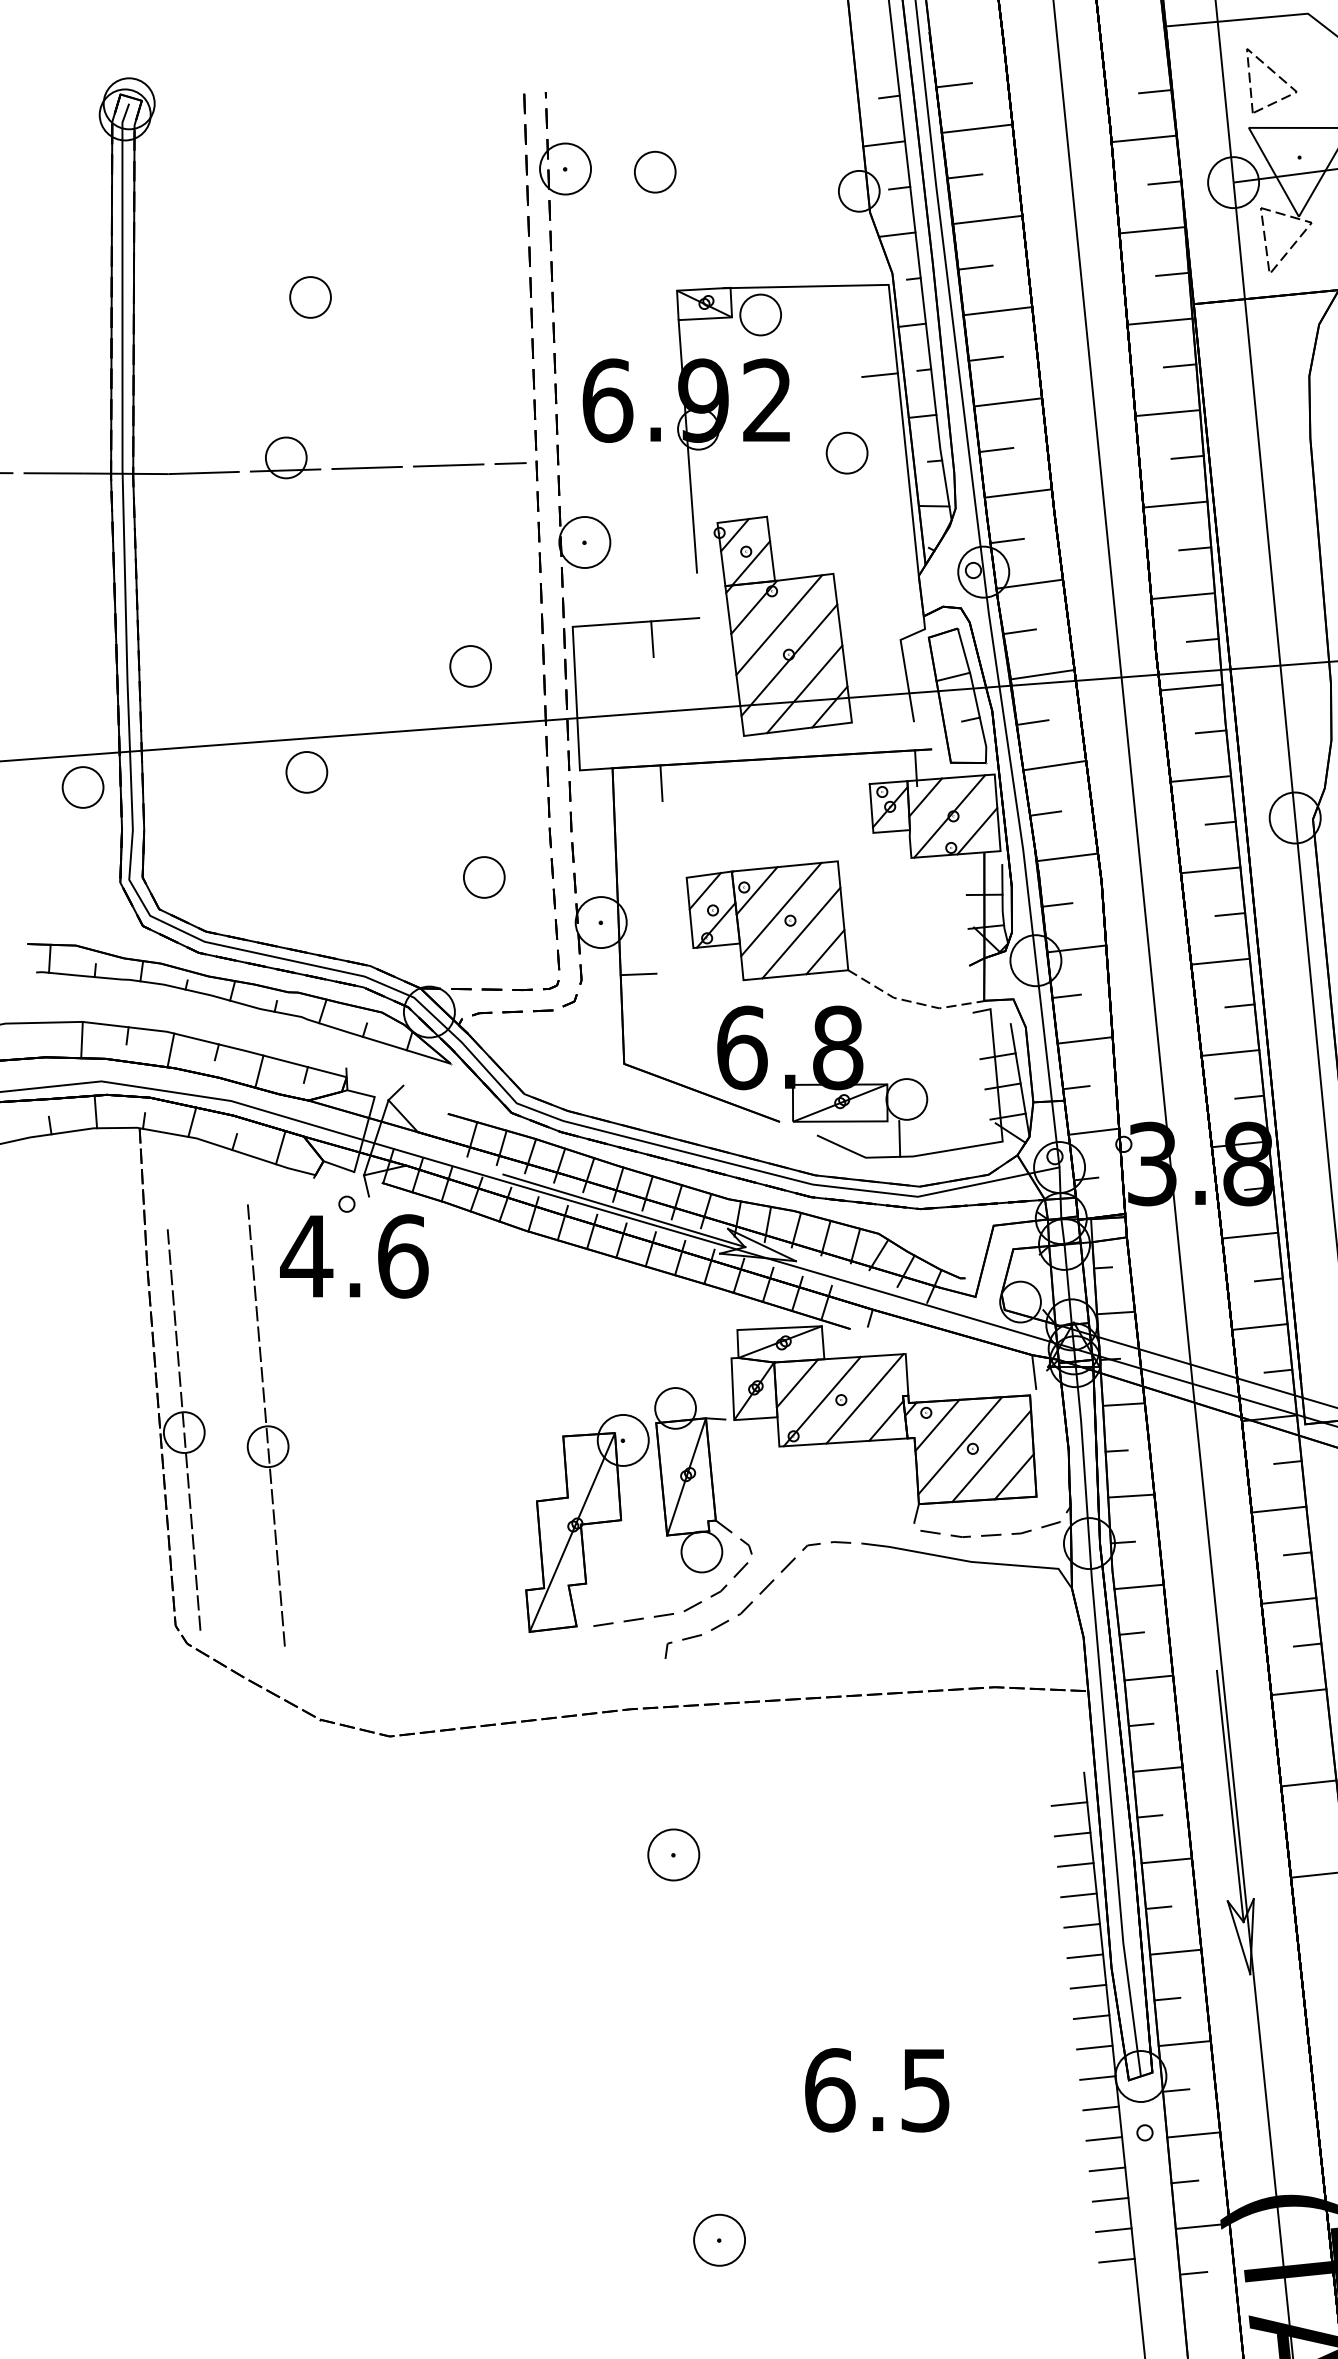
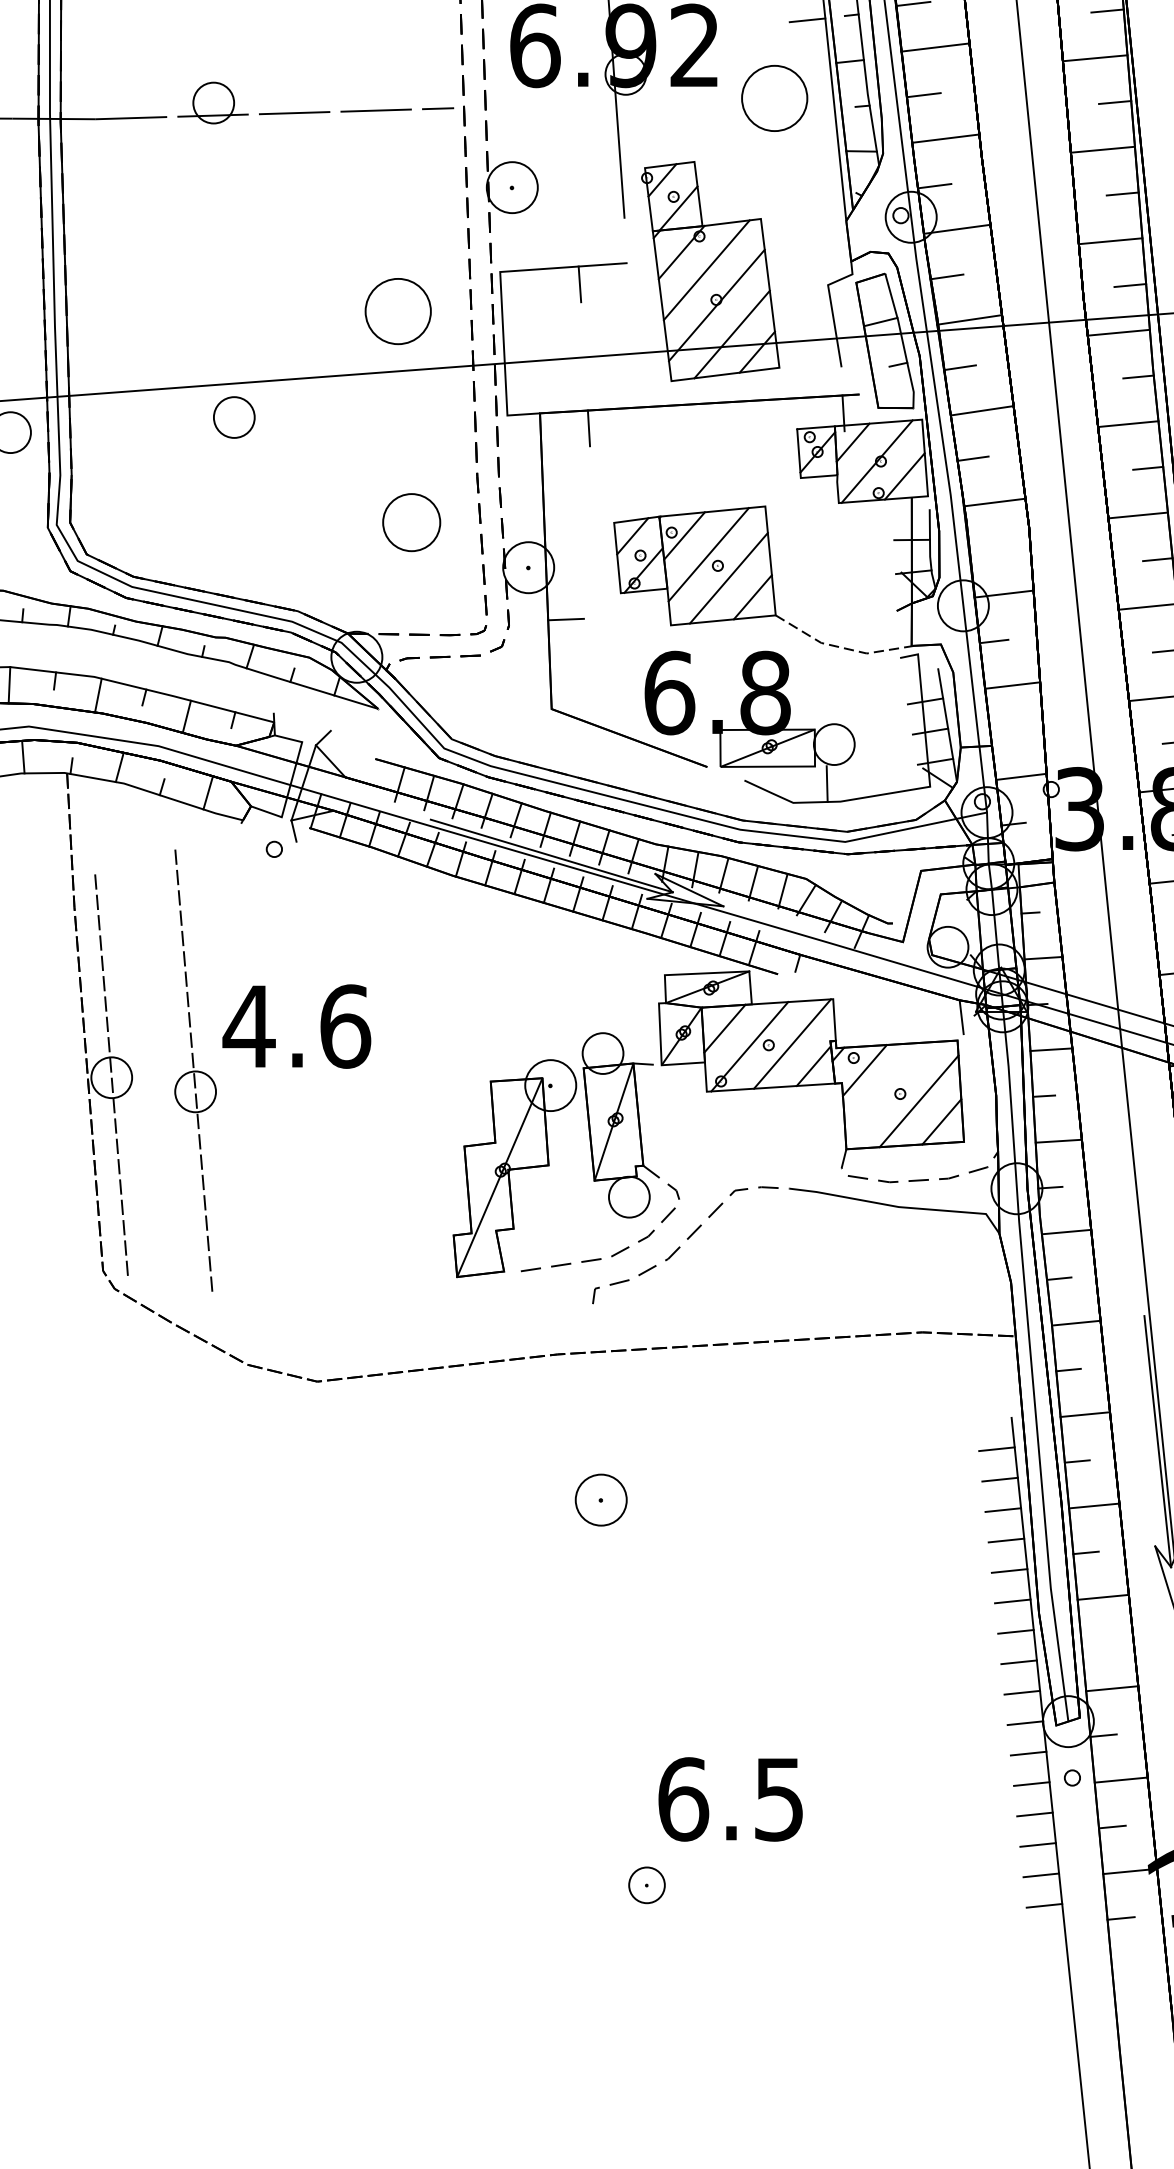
part: (846, 452) -> (773, 97), size x1.6
part: (470, 666) -> (397, 311), size x1.6
part: (484, 877) -> (411, 522), size x1.4
line: (1056, 904) -> (983, 549), removed
line: (1076, 1087) -> (1003, 732), removed
text: (354, 1256) -> (296, 1026), moved
line: (960, 1445) -> (887, 1090), removed
line: (1167, 1998) -> (1094, 1643), removed
text: (877, 2090) -> (730, 1799), moved
part: (719, 2239) -> (646, 1884), size x0.7

